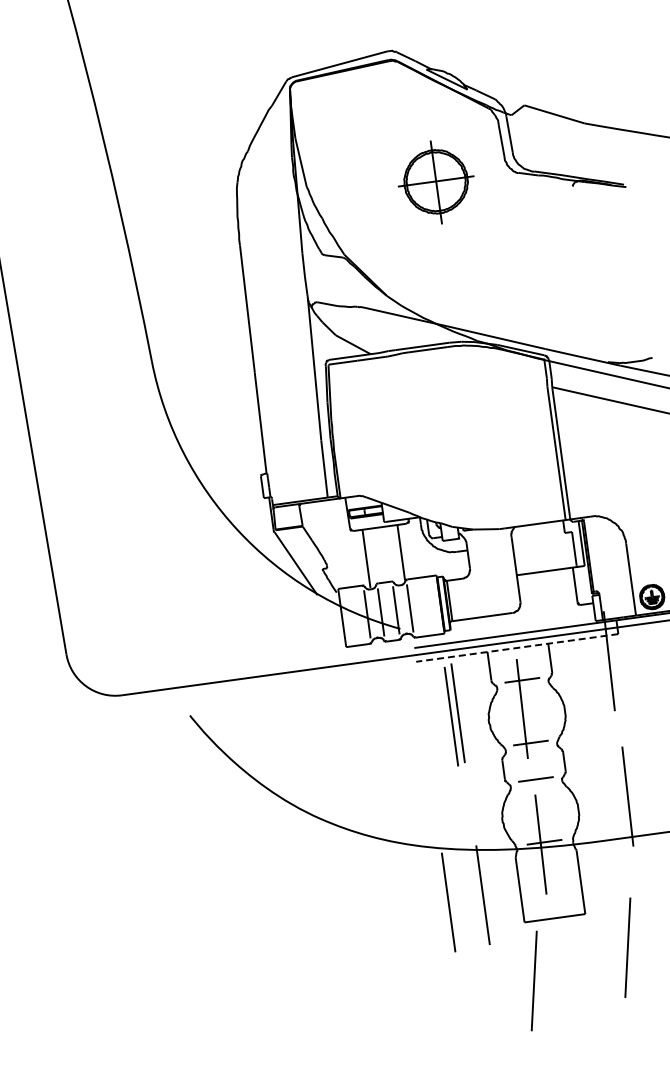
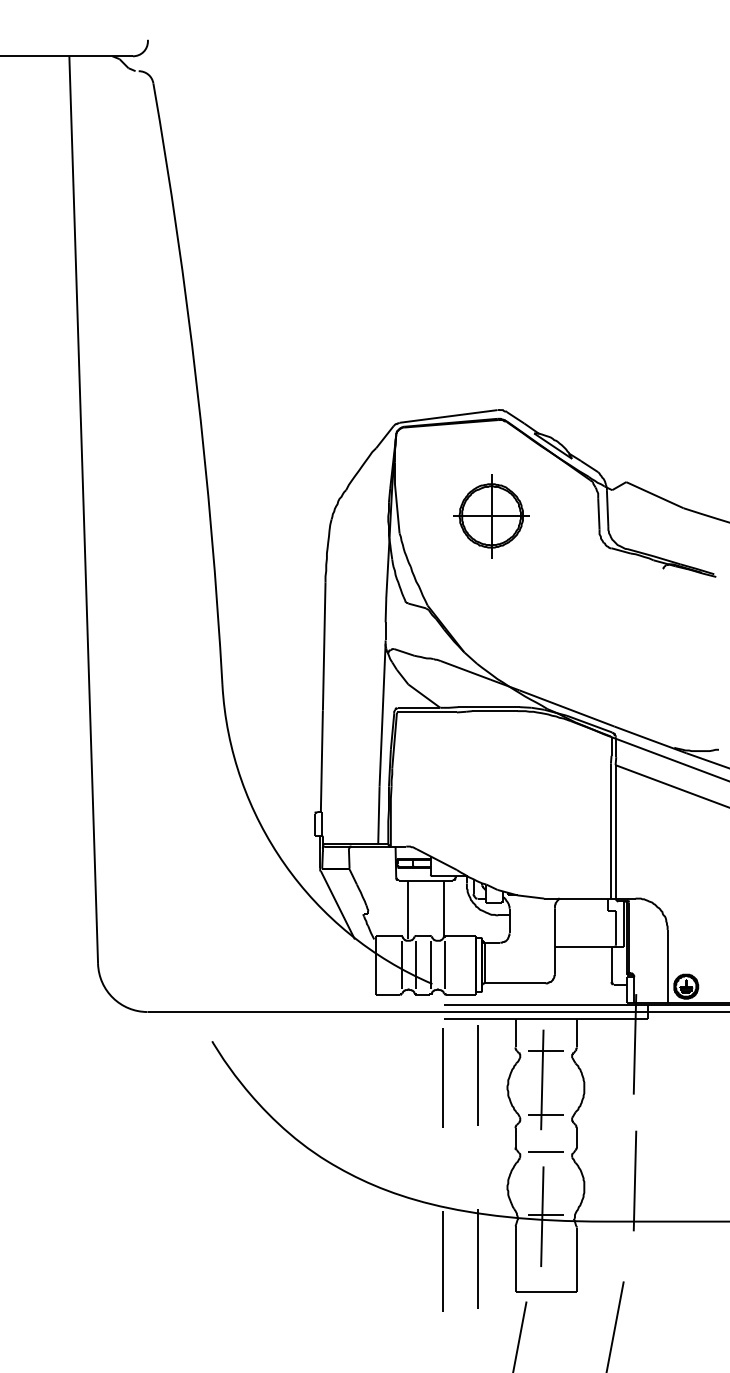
part: (436, 182) -> (491, 516), moved
line: (517, 647) -> (545, 1018), dashed -> solid
line: (450, 716) -> (442, 1077), moved

